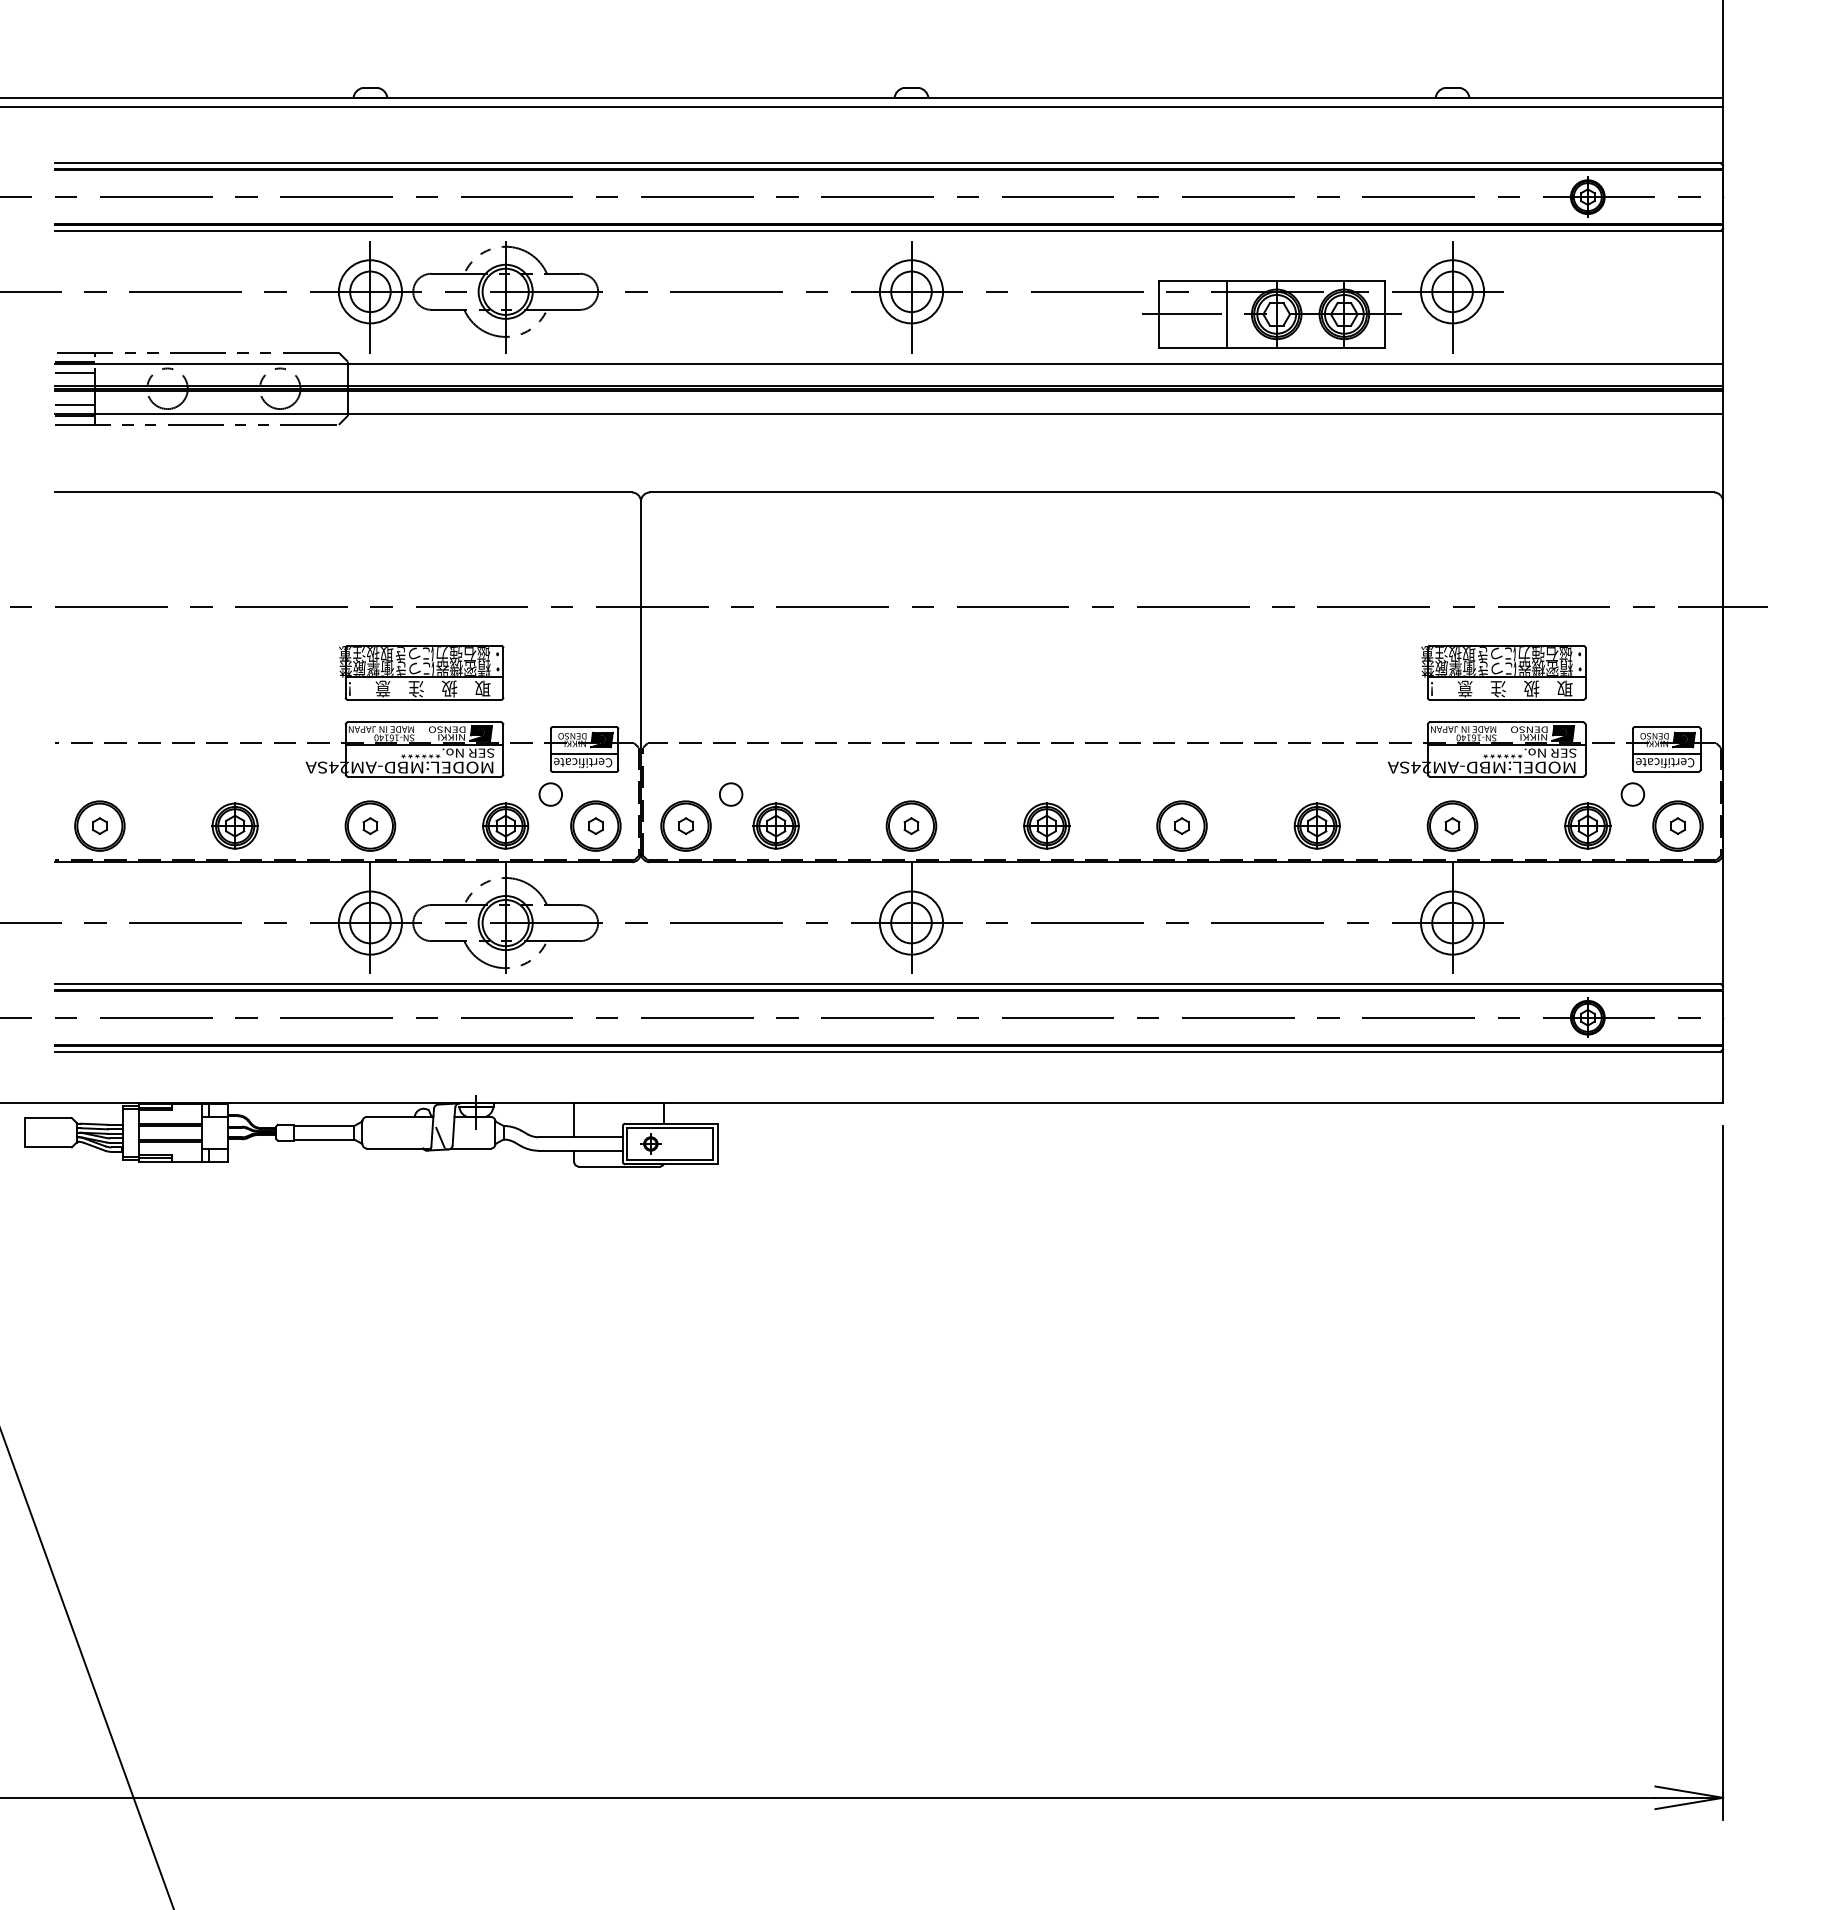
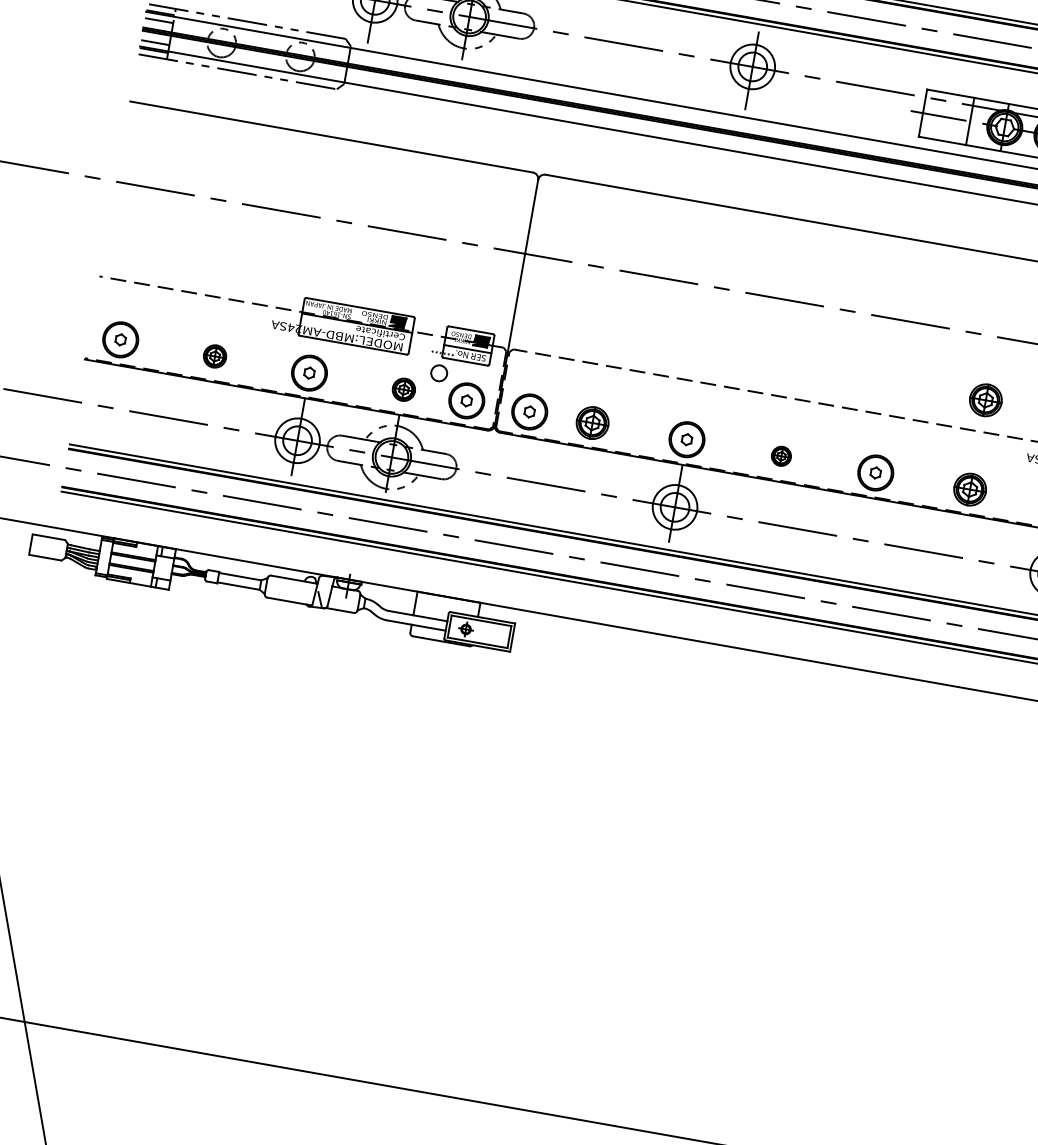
part: (421, 672) -> (364, 272), removed
part: (1316, 697) -> (985, 399), added
text: (447, 753) -> (372, 331), SER No.****** -> Certificate
text: (573, 763) -> (458, 354), Certificate -> SER No.******
circle: (731, 794) -> (565, 395), removed
part: (234, 825) -> (214, 355), size x0.7
part: (505, 825) -> (403, 389), size x0.7
part: (1046, 825) -> (781, 455), size x0.6

